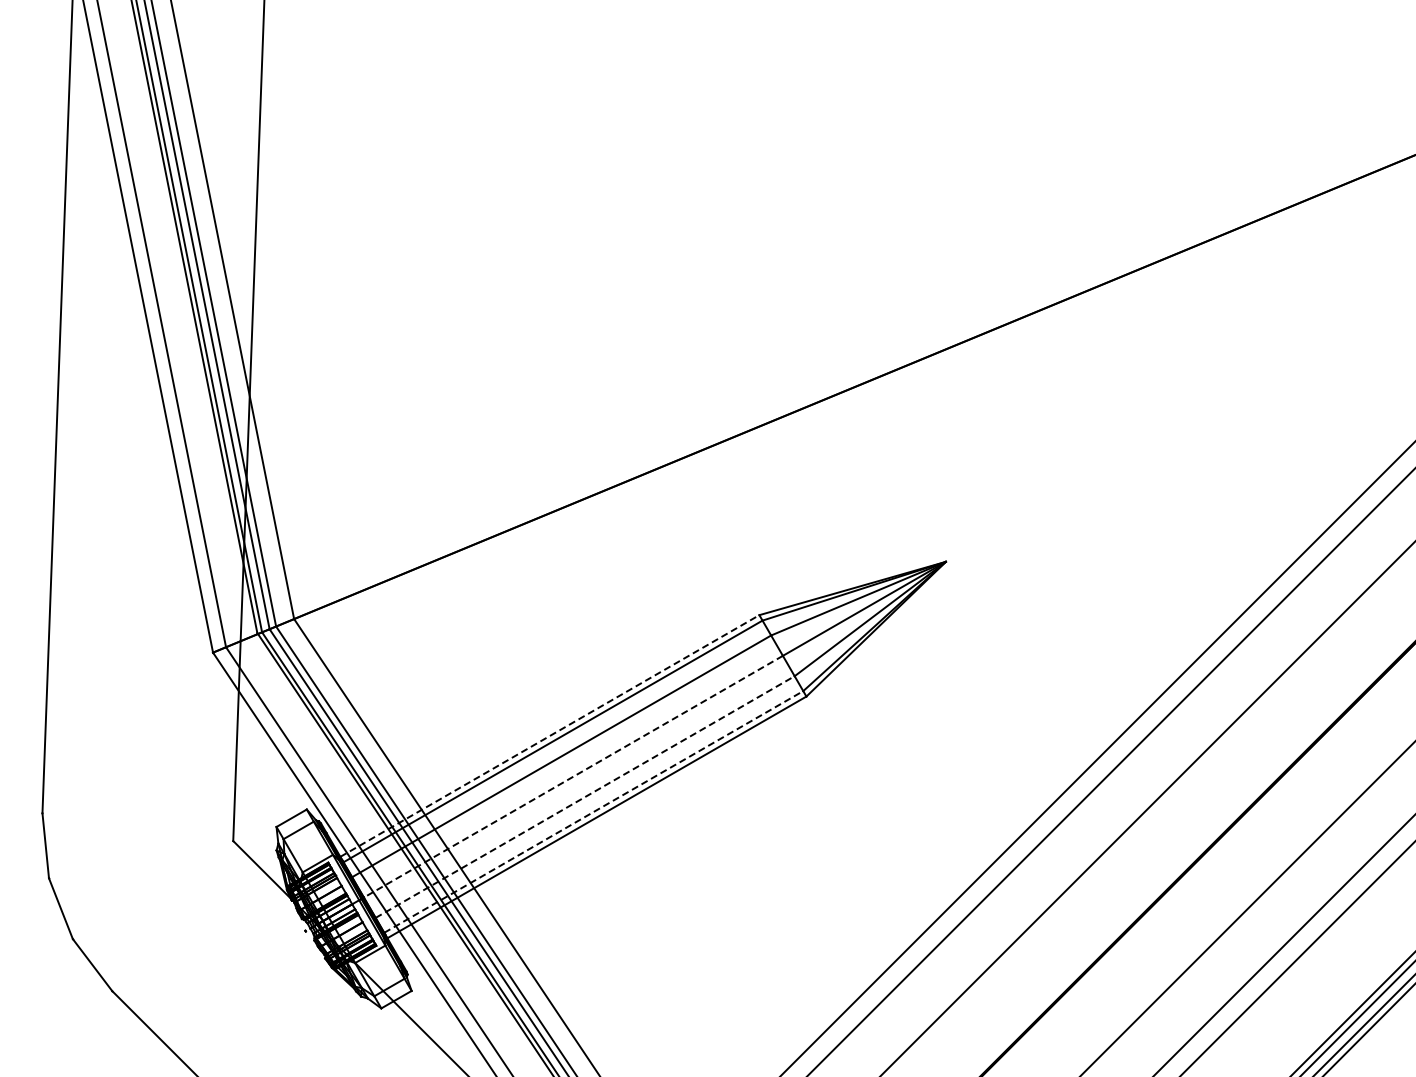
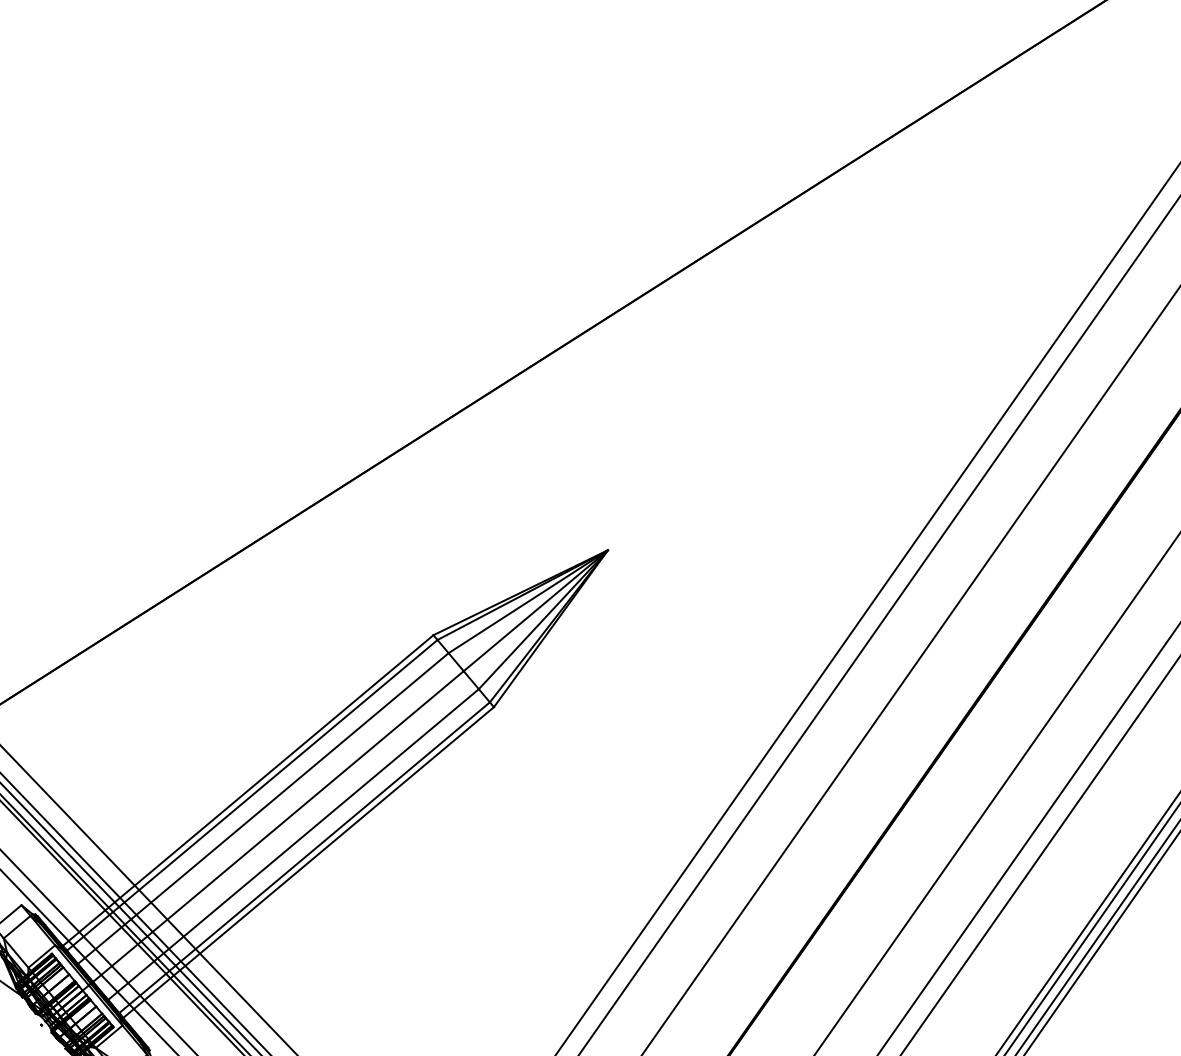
line: (549, 736) -> (247, 791), dashed -> solid
line: (573, 776) -> (278, 826), dashed -> solid
line: (585, 797) -> (293, 844), dashed -> solid
line: (593, 811) -> (304, 857), dashed -> solid

